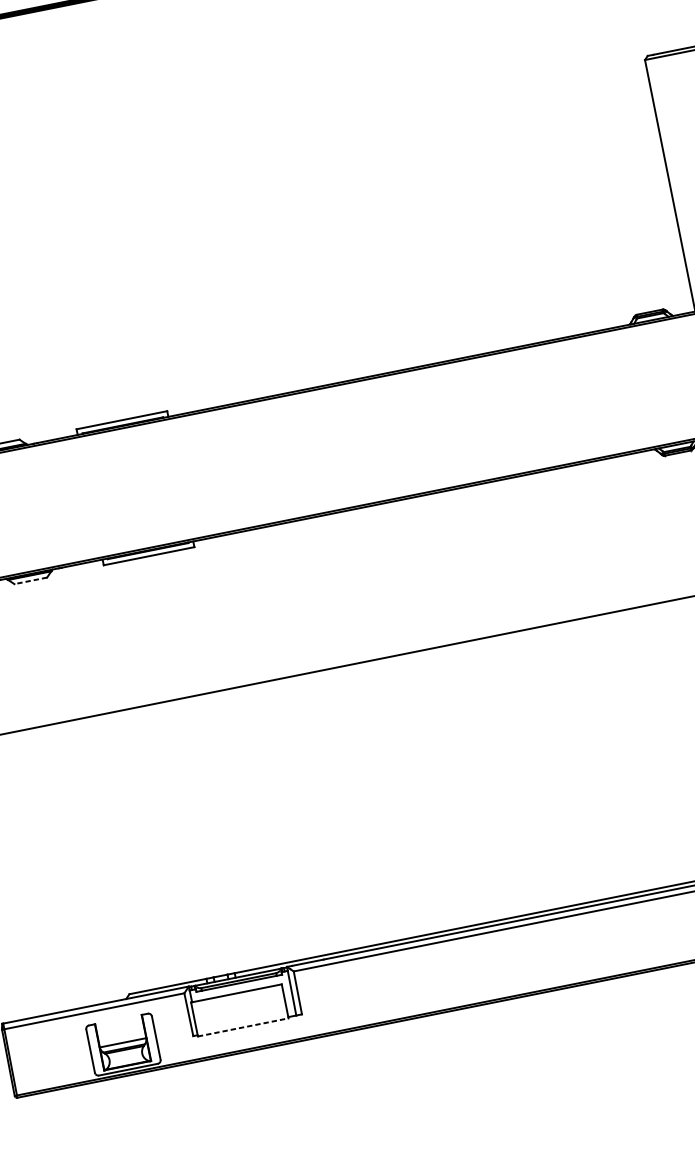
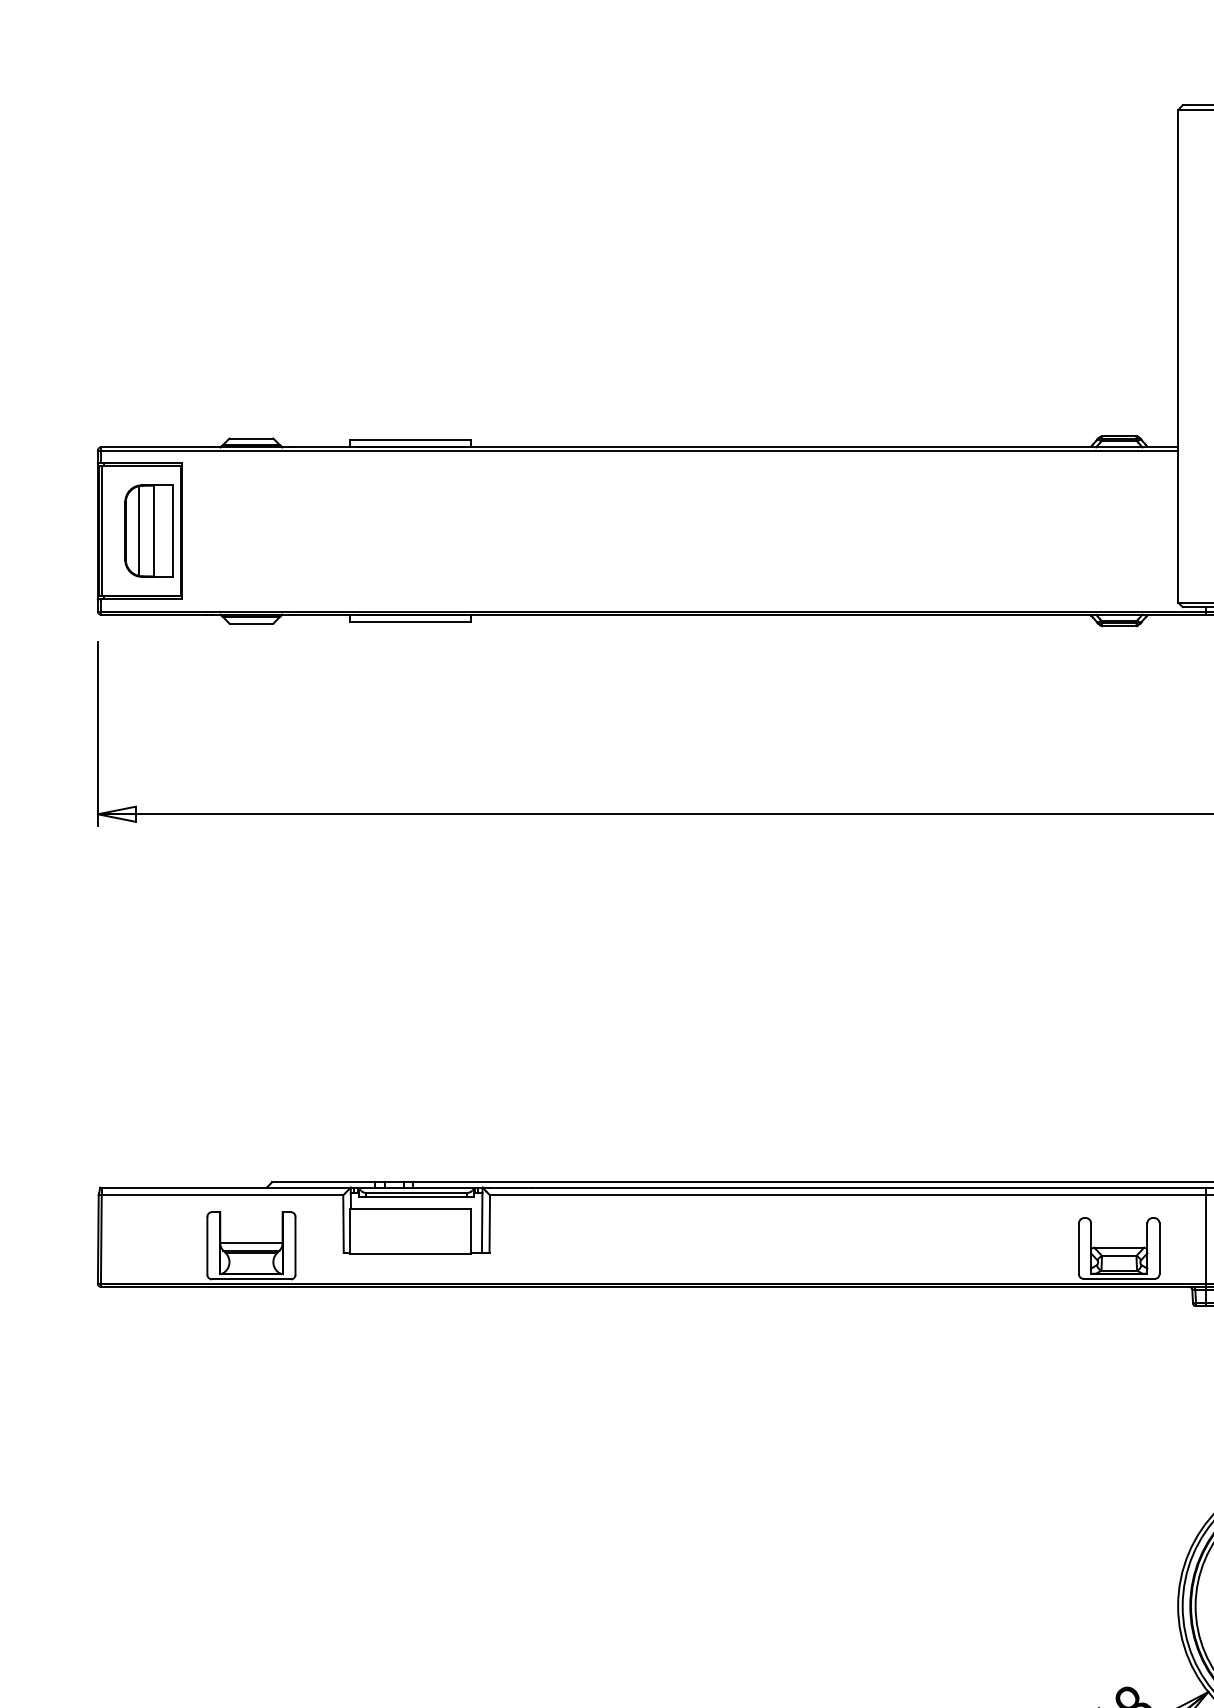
line: (30, 580) -> (251, 623), dashed -> solid
line: (243, 1027) -> (410, 1254), dashed -> solid

